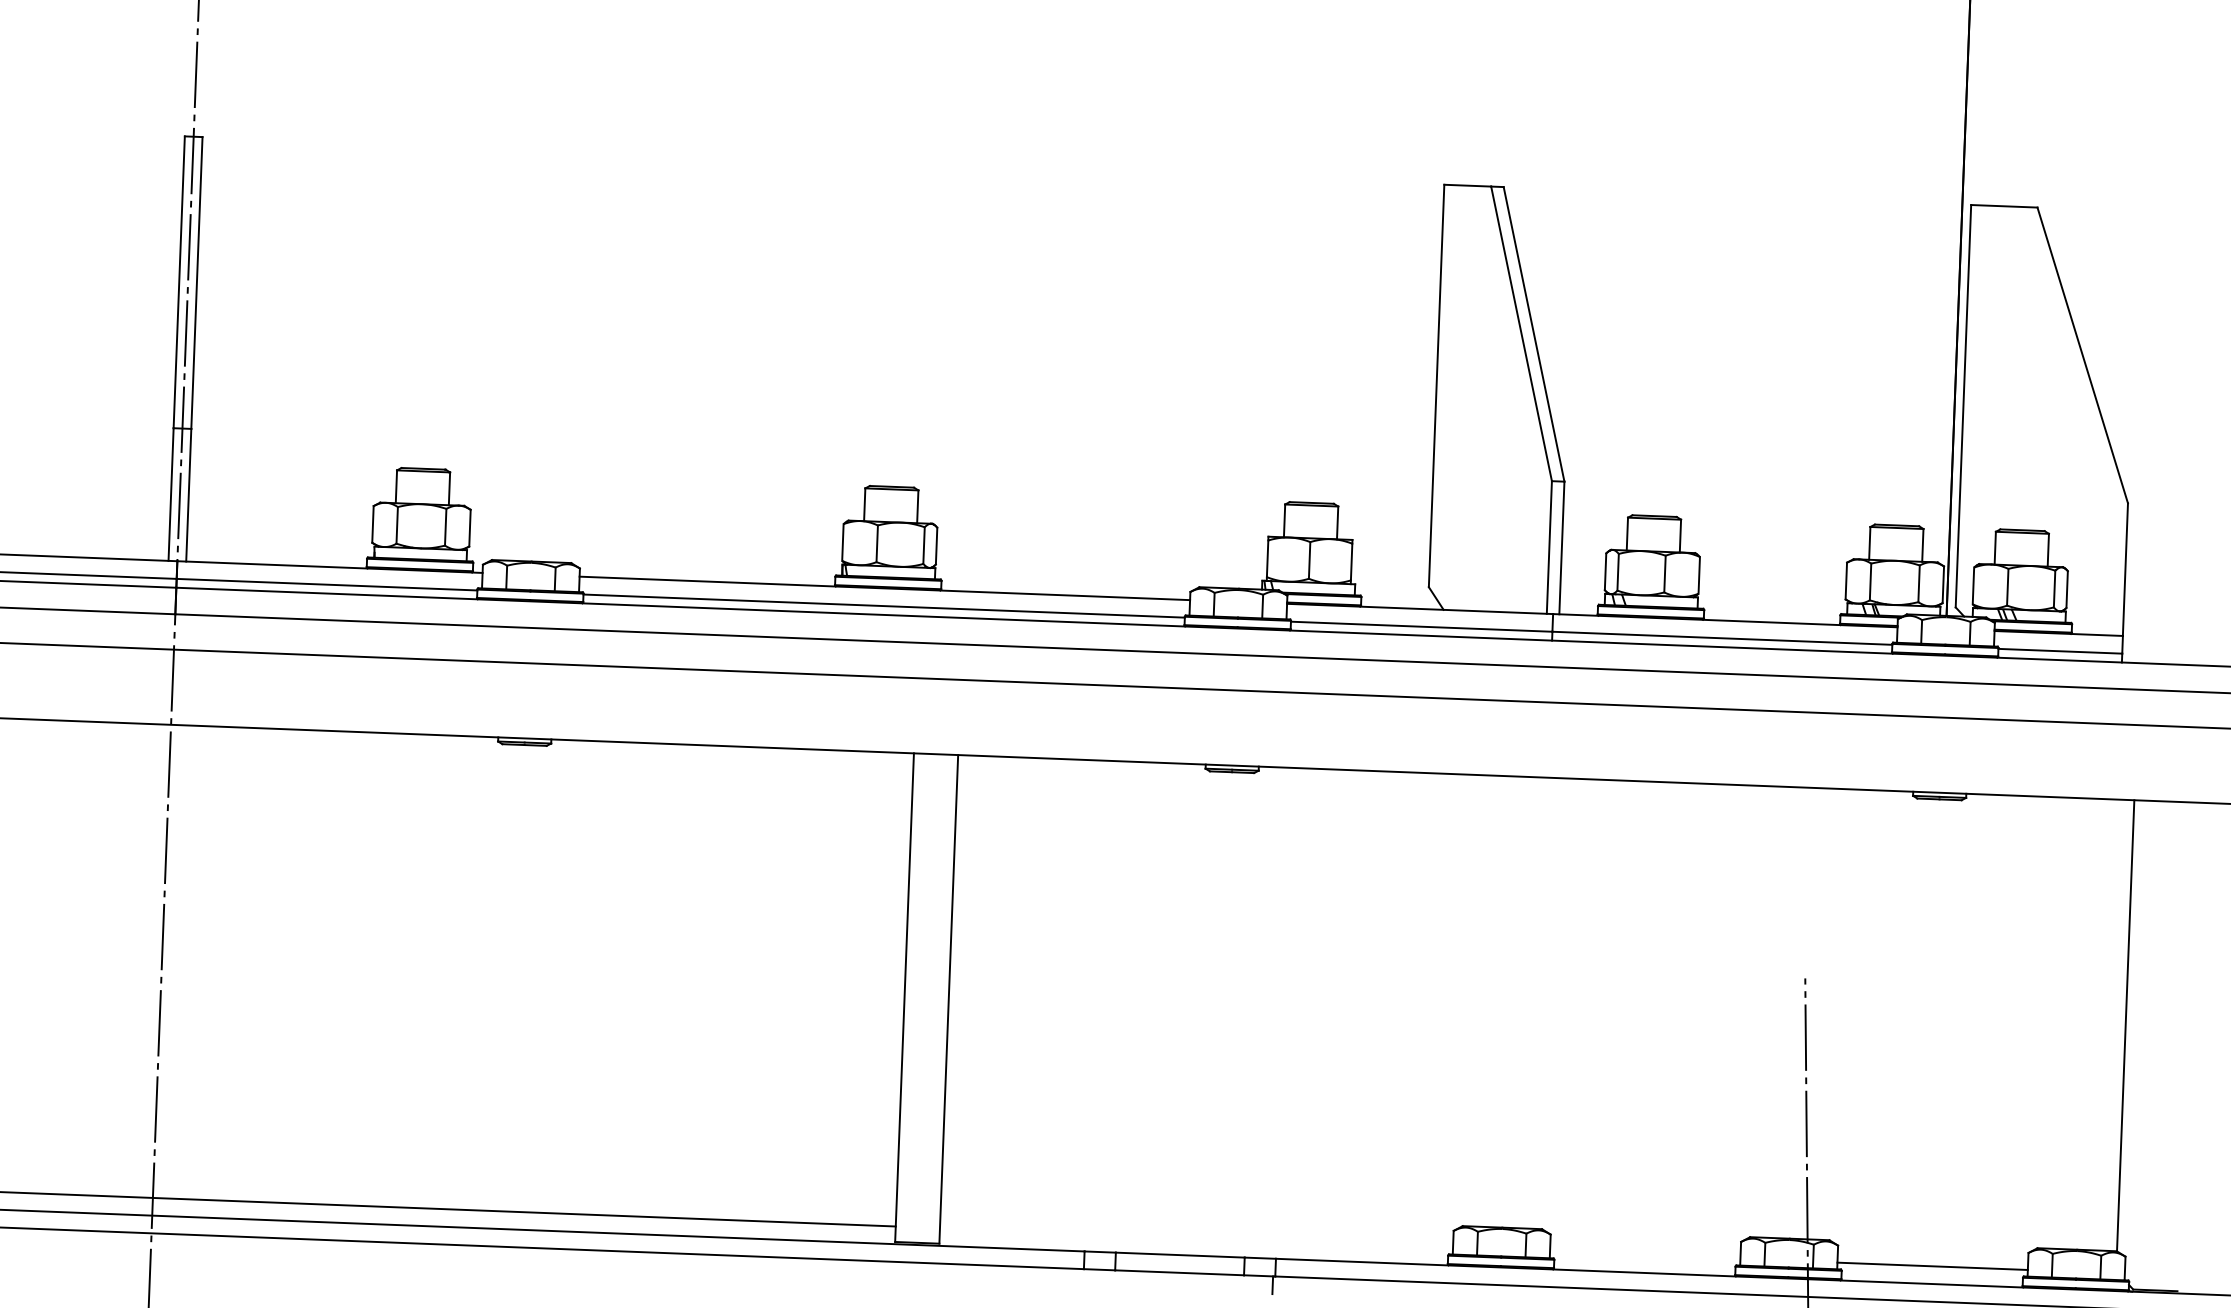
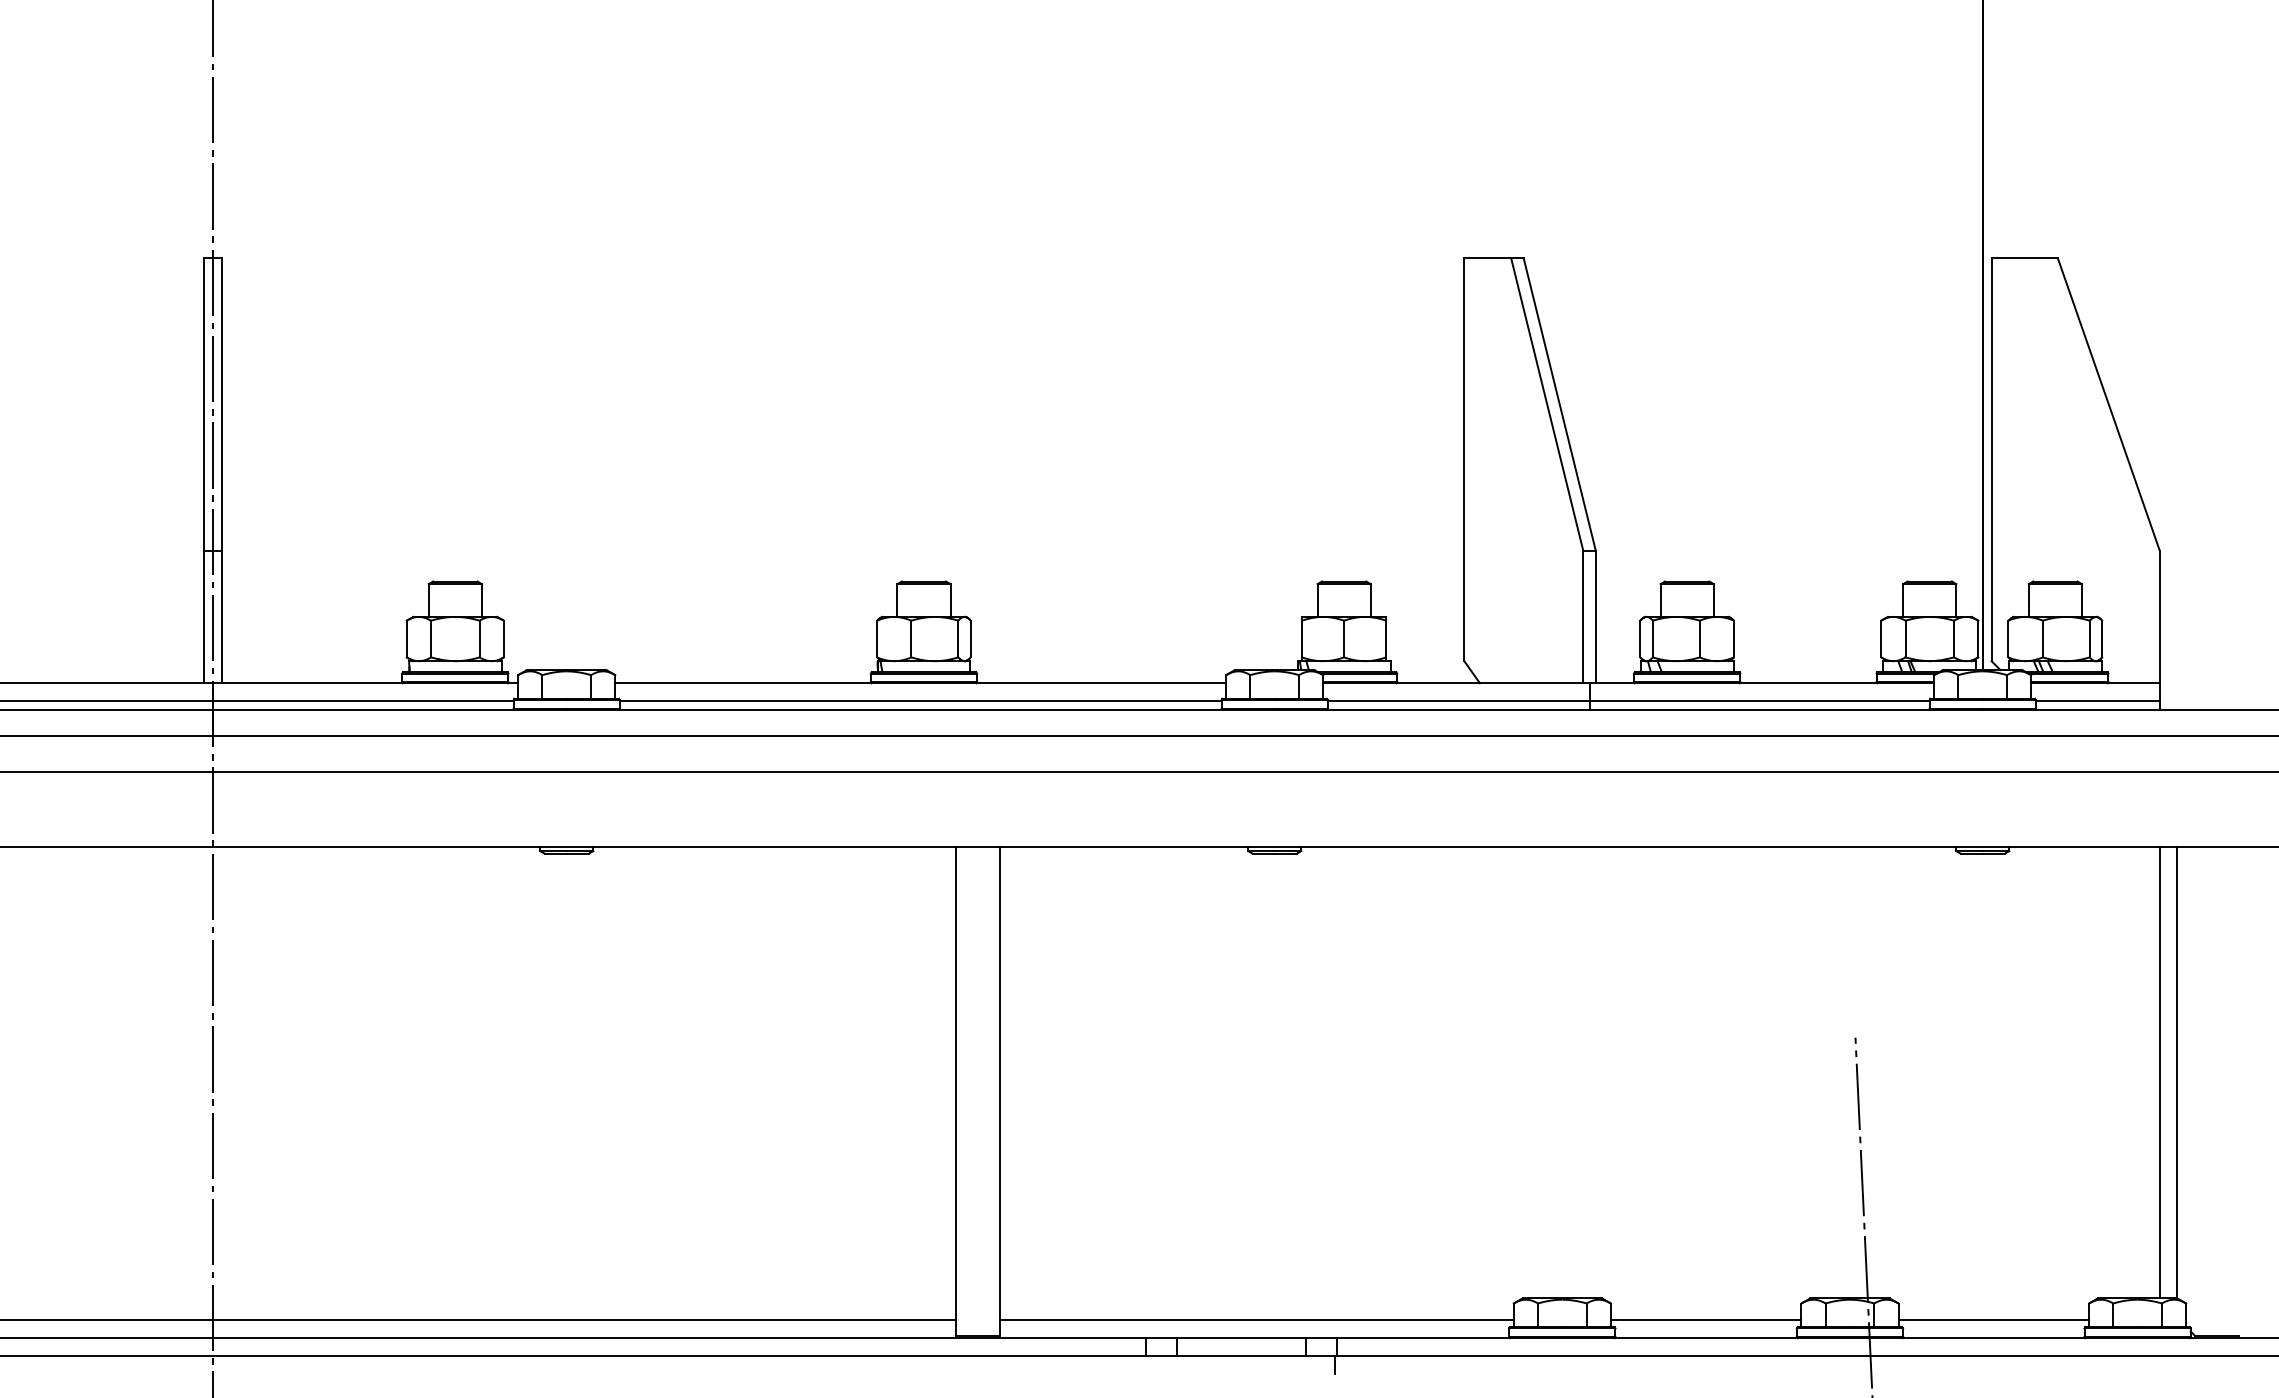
line: (2107, 1024) -> (2159, 1072), added
line: (1195, 1238) -> (1256, 1320), added
line: (1644, 1255) -> (1705, 1320), added

